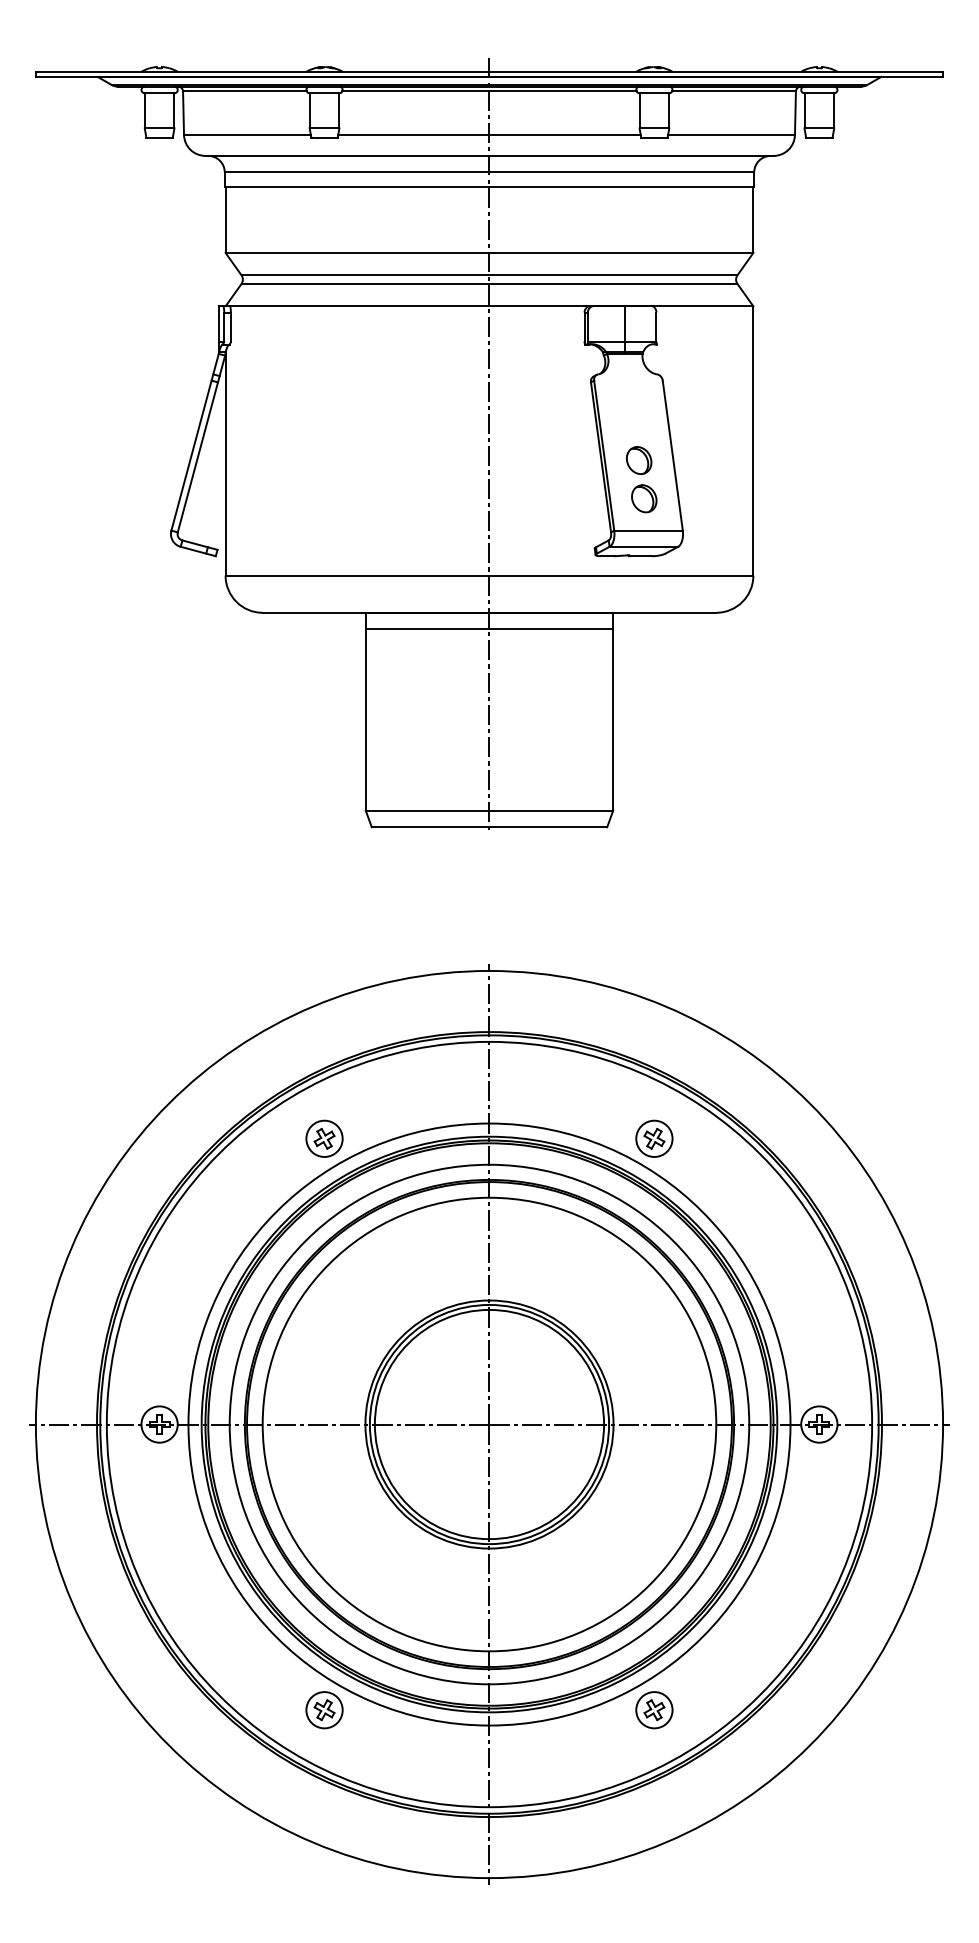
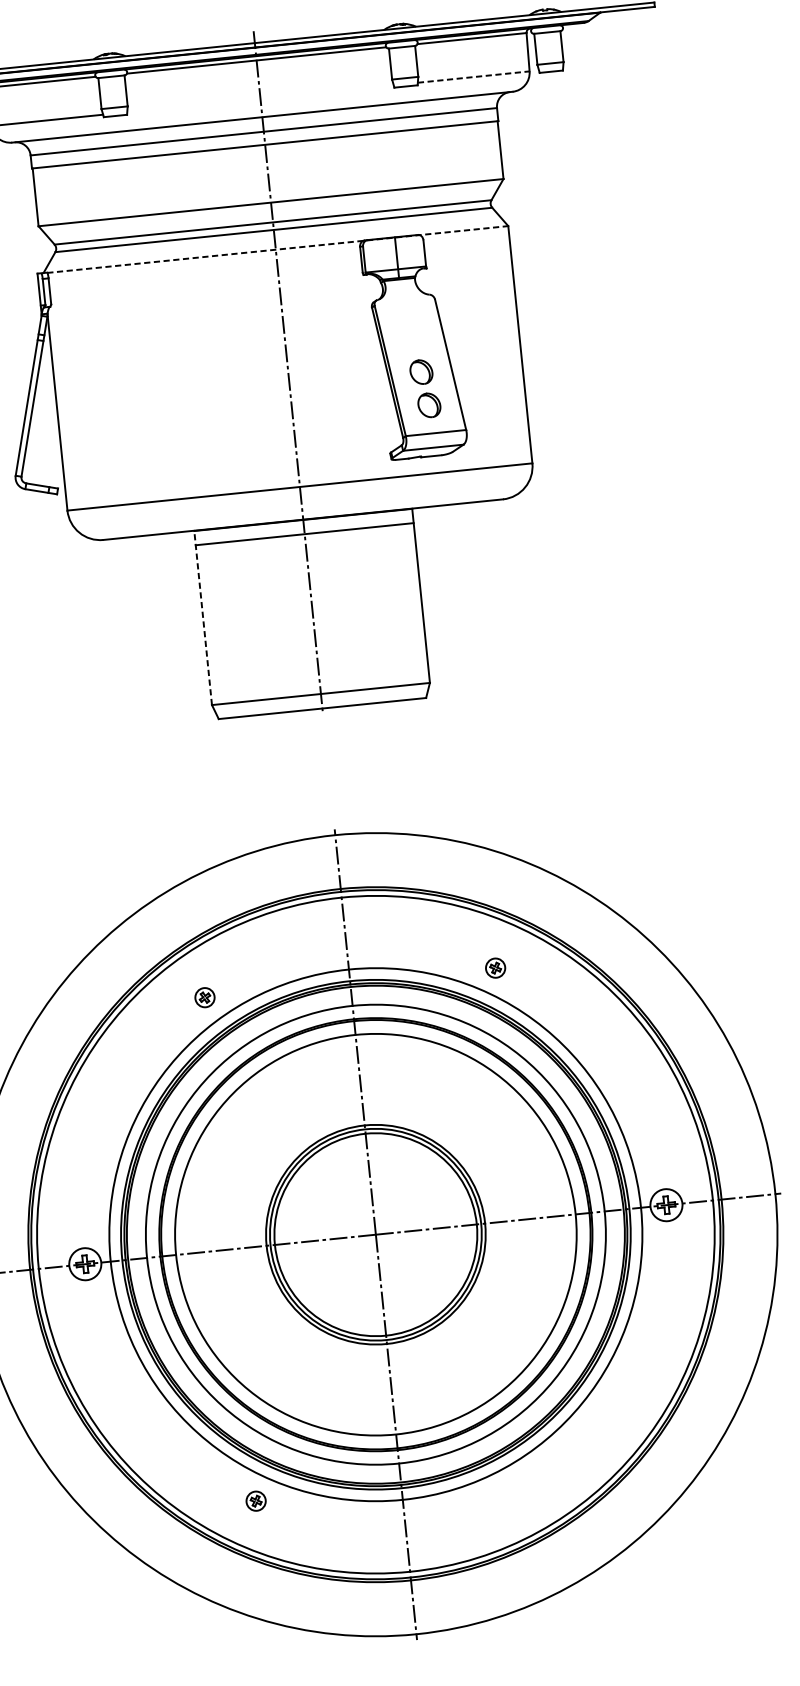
line: (489, 134) -> (260, 98), removed
line: (732, 134) -> (474, 76), solid -> dashed
line: (491, 306) -> (277, 249), solid -> dashed
line: (365, 711) -> (202, 617), solid -> dashed
part: (324, 1138) -> (204, 997), size x0.6
part: (654, 1138) -> (495, 967), size x0.6
part: (324, 1710) -> (256, 1501), size x0.6
part: (654, 1710) -> (546, 1471), removed

